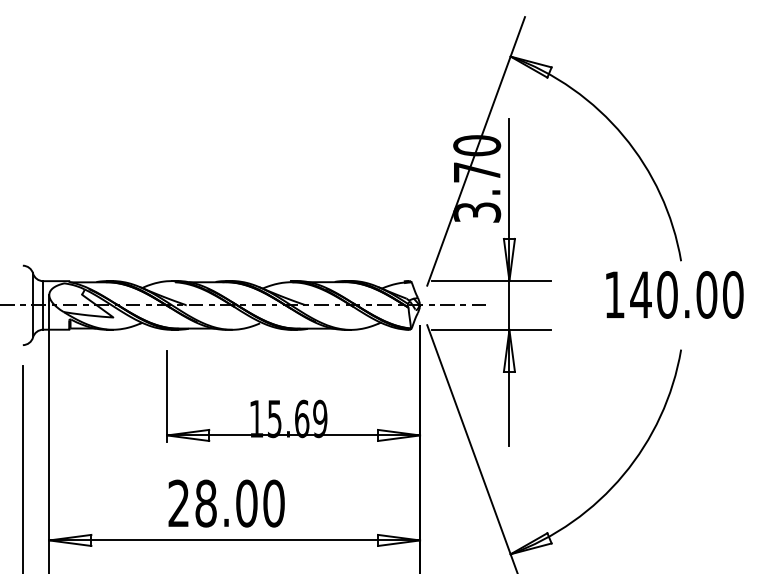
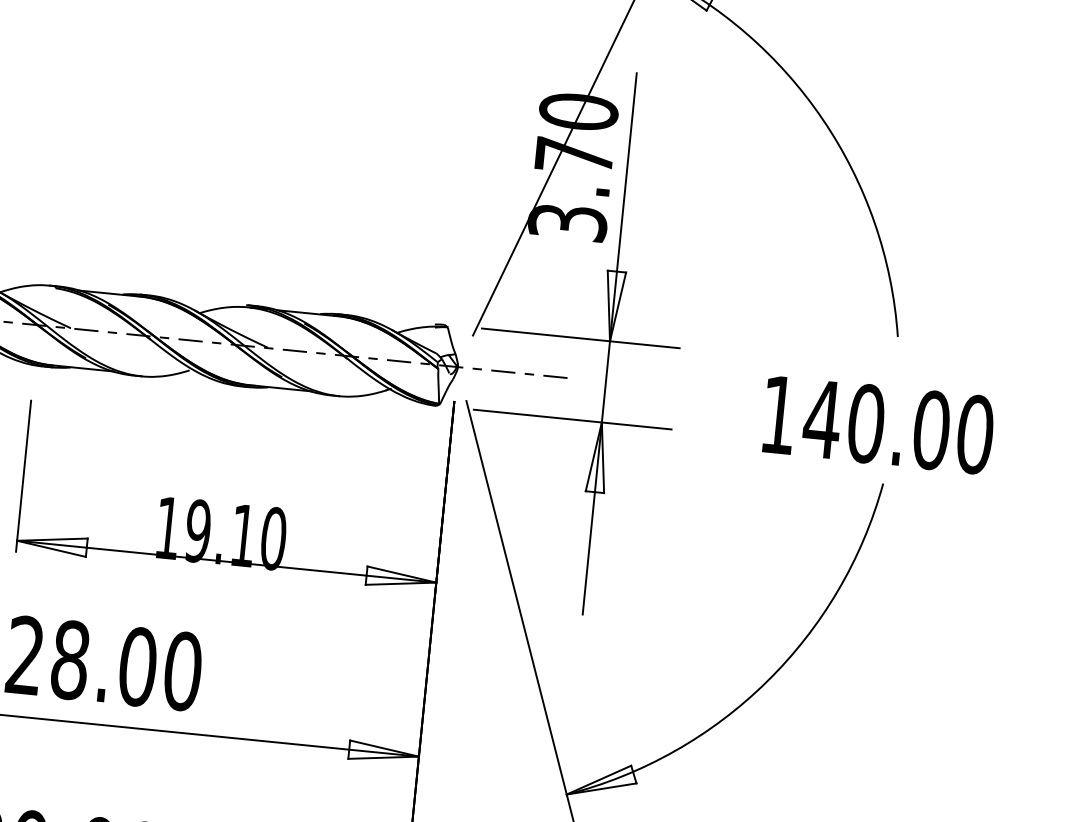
text: (674, 294) -> (878, 424), moved
text: (297, 418) -> (235, 534), 15.69 -> 19.10

